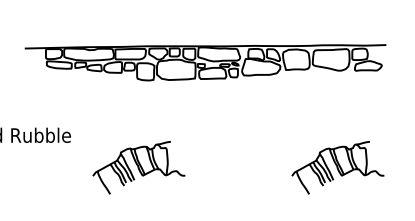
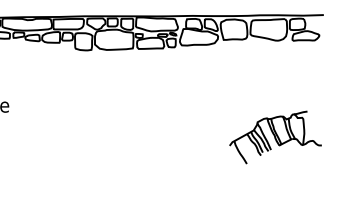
part: (138, 167) -> (76, 137), removed

